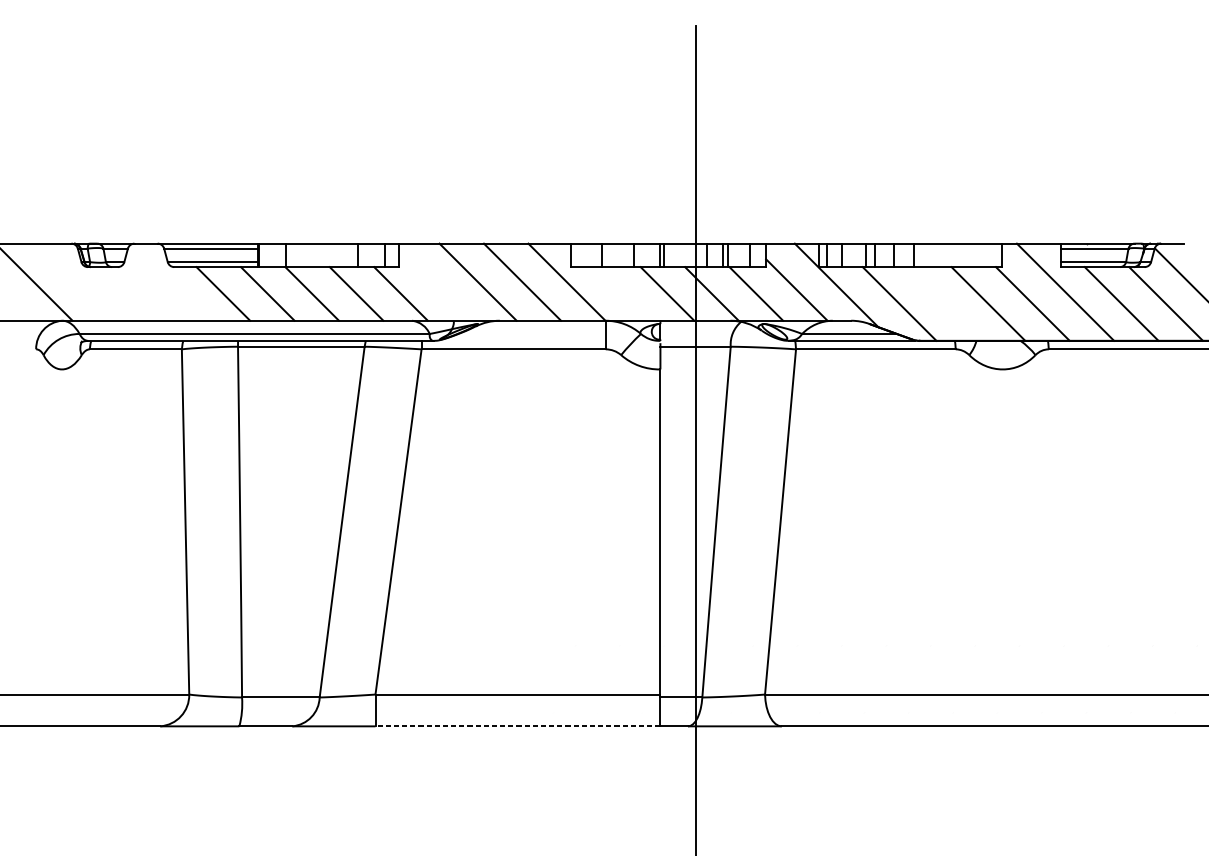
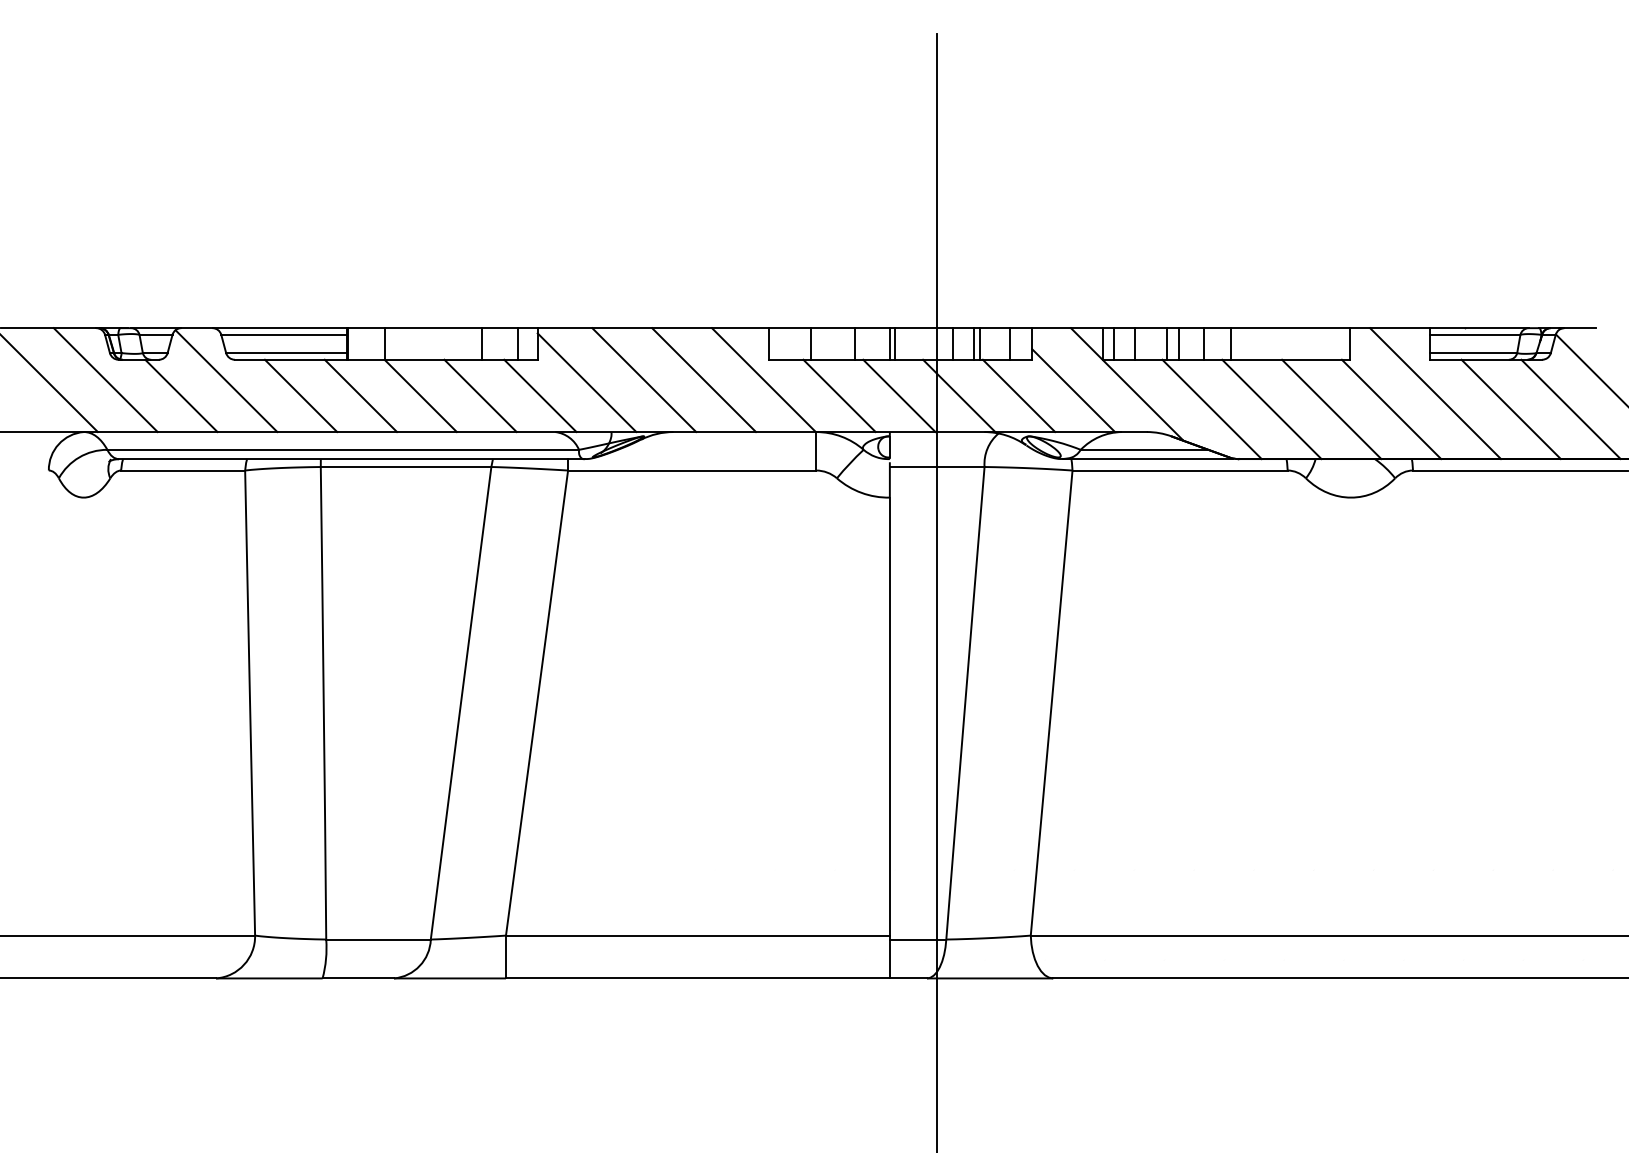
line: (78, 282) -> (105, 380), added
line: (168, 283) -> (226, 381), added
line: (435, 283) -> (586, 382), added
line: (134, 293) -> (181, 395), added
line: (623, 293) -> (839, 395), added
line: (943, 304) -> (1271, 409), added
line: (517, 726) -> (697, 978), dashed -> solid

